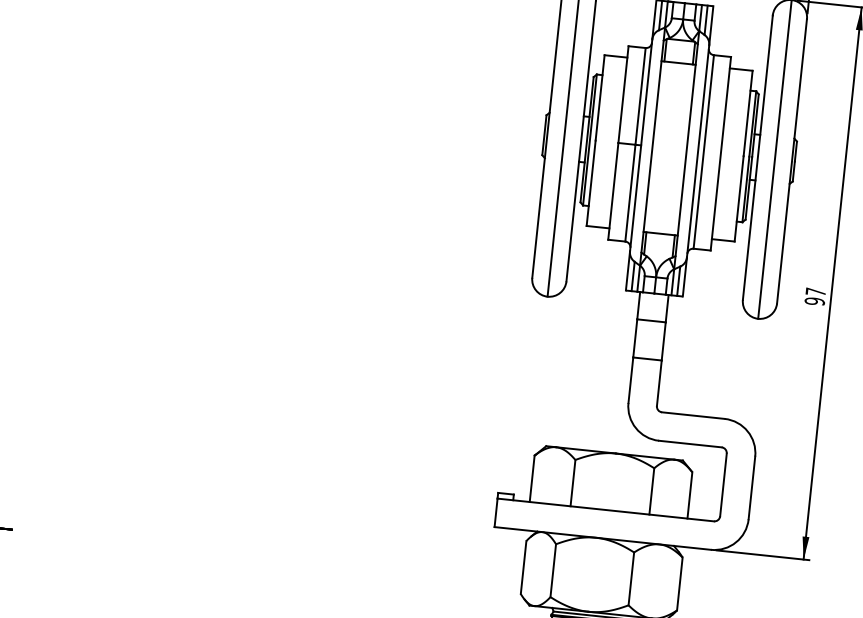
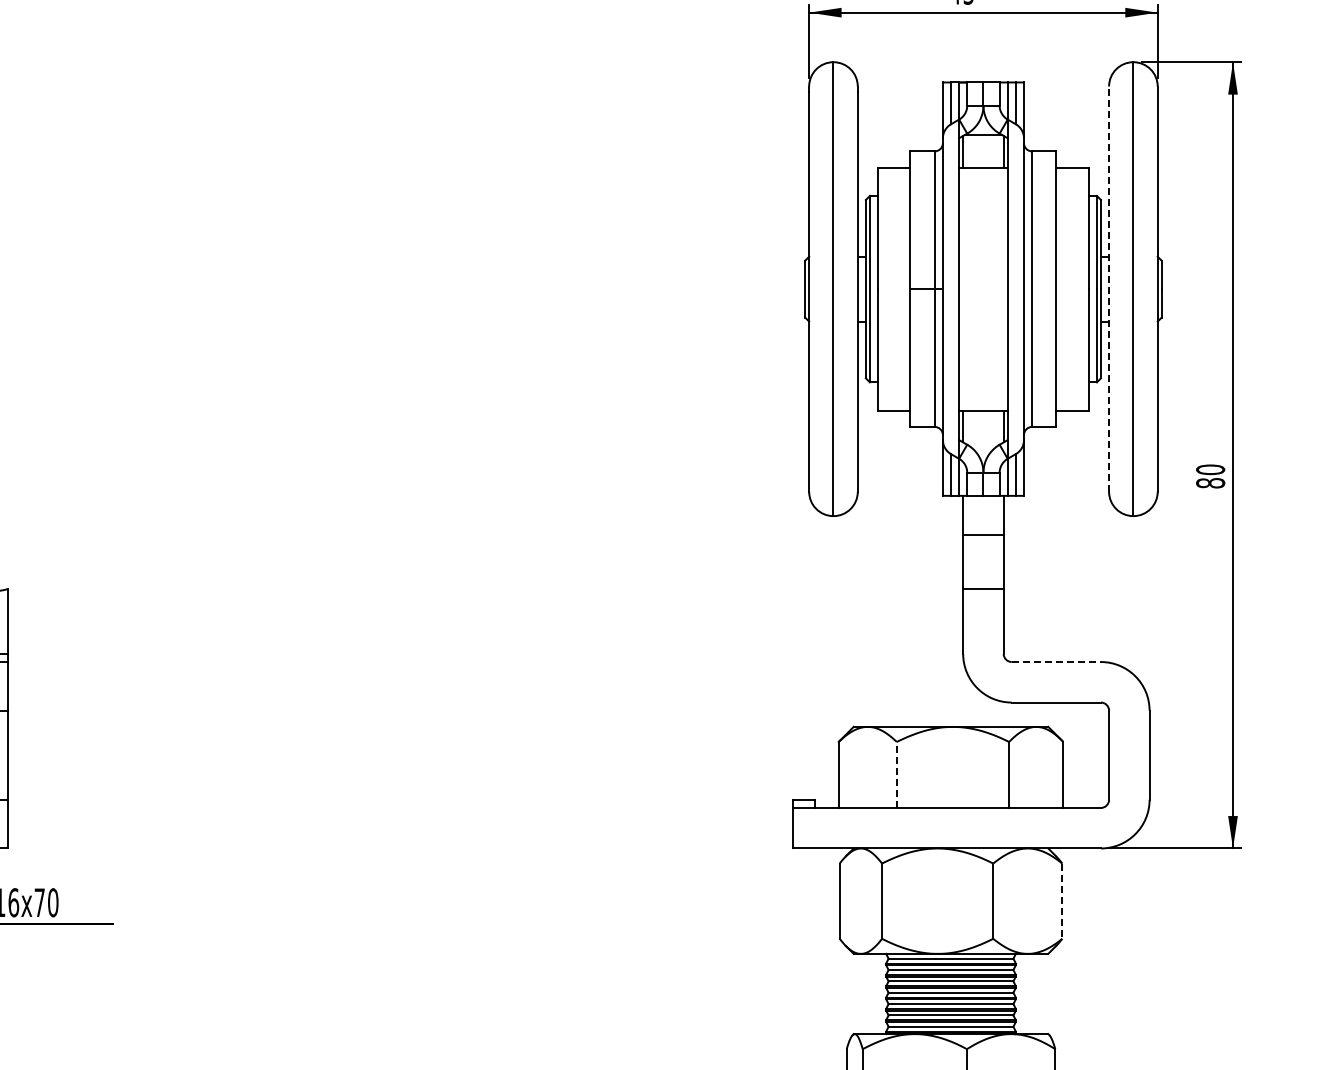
line: (758, 157) -> (1109, 289), solid -> dashed
text: (815, 296) -> (1210, 476), 97 -> 80
line: (693, 415) -> (1056, 662), solid -> dashed
line: (572, 482) -> (896, 774), solid -> dashed
line: (679, 584) -> (1062, 901), solid -> dashed

